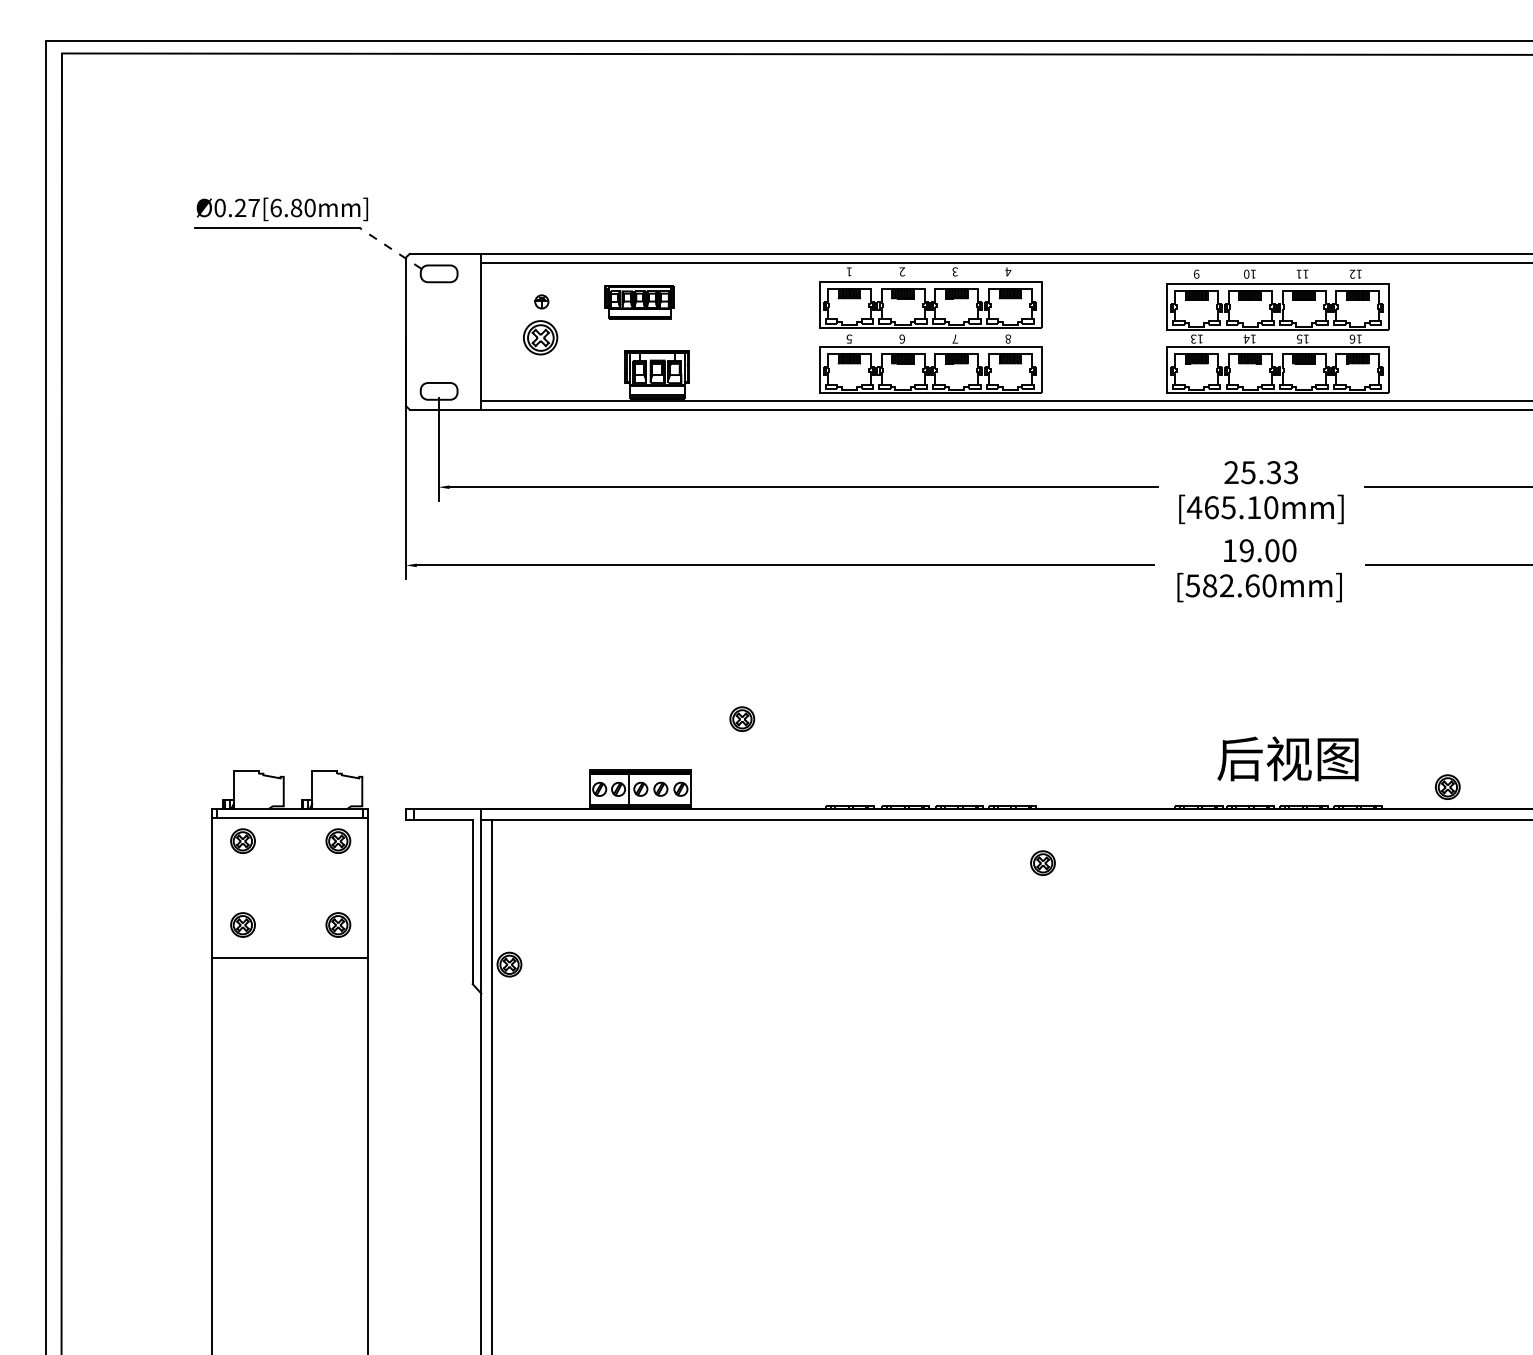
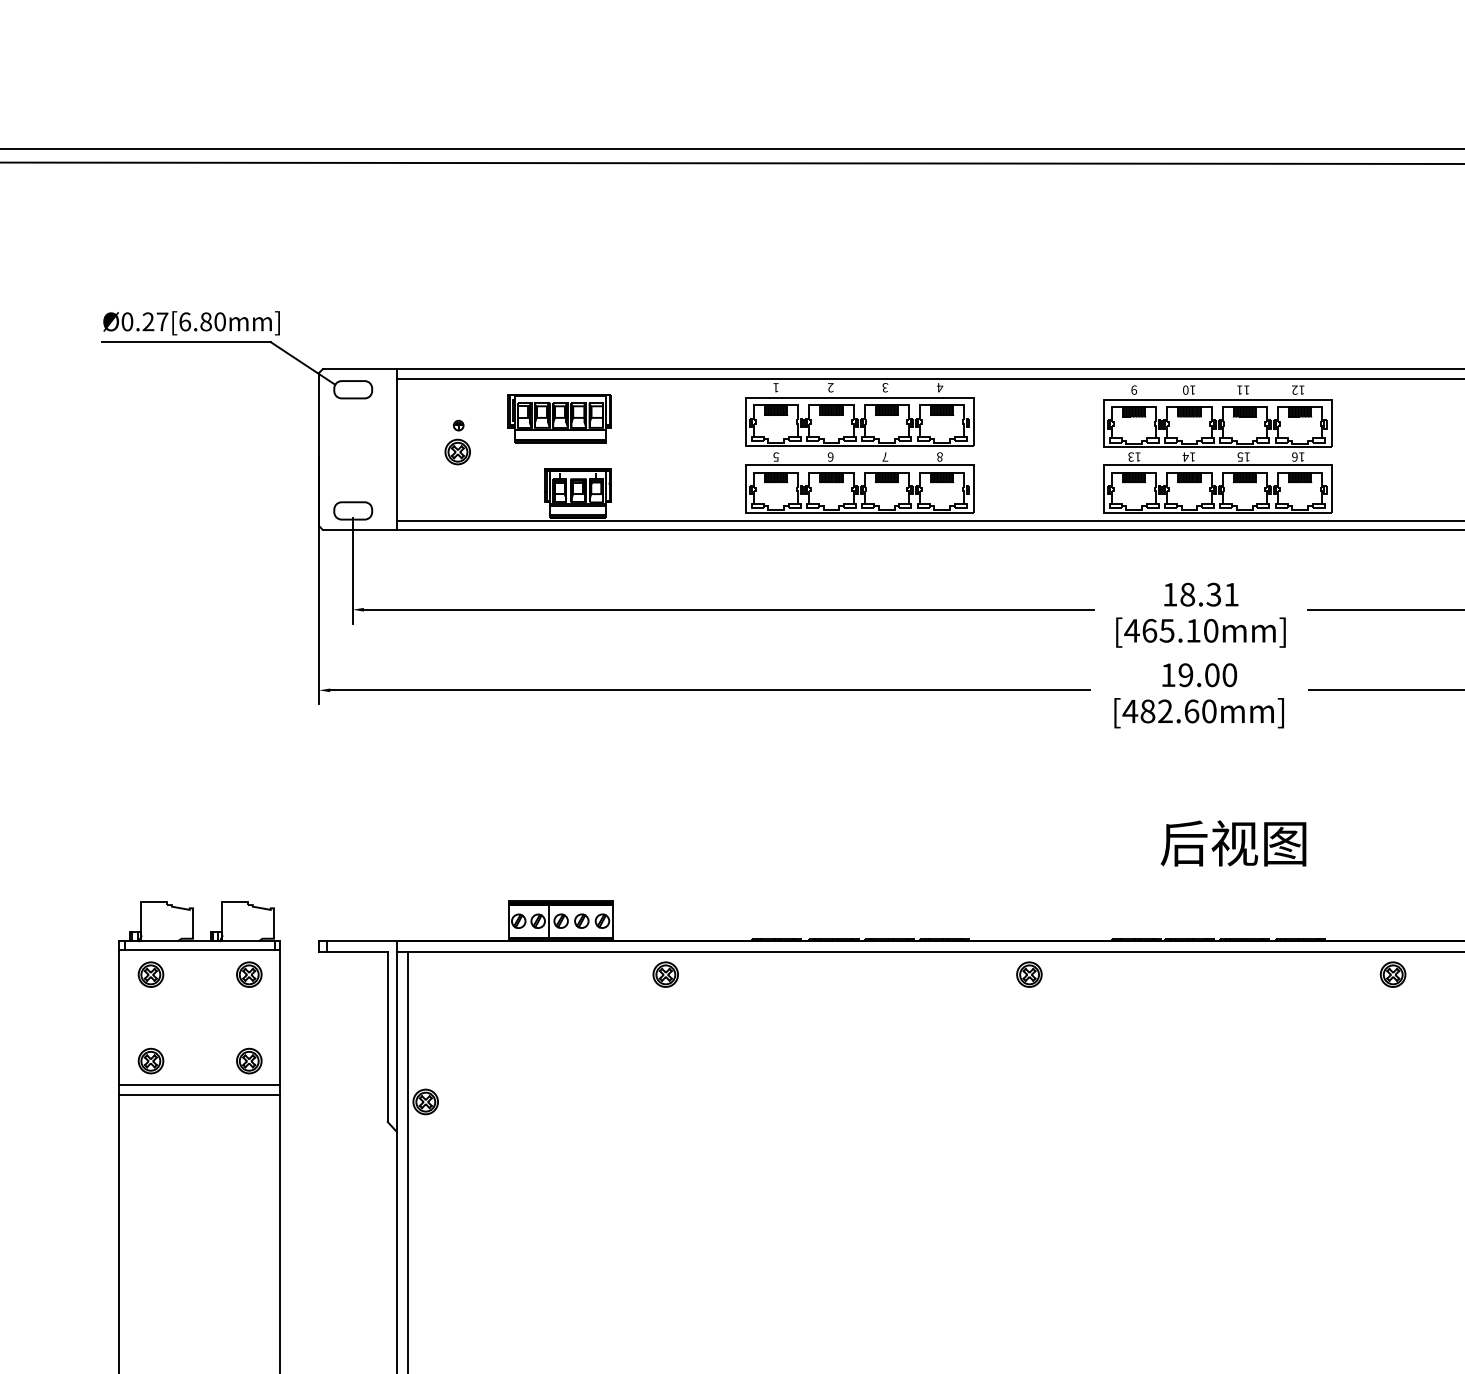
line: (390, 248) -> (303, 363), dashed -> solid
part: (639, 302) -> (559, 419), size x1.43
part: (540, 325) -> (457, 443), size x0.71
text: (1260, 472) -> (1200, 594), 25.33 -> 18.31
text: (1192, 585) -> (1129, 711), [582.60mm] -> [482.60mm]
part: (742, 718) -> (665, 973), moved
text: (1287, 758) -> (1233, 843), moved
part: (1447, 786) -> (1392, 973), moved
part: (1042, 862) -> (1028, 973), moved
line: (289, 947) -> (198, 1084), added

